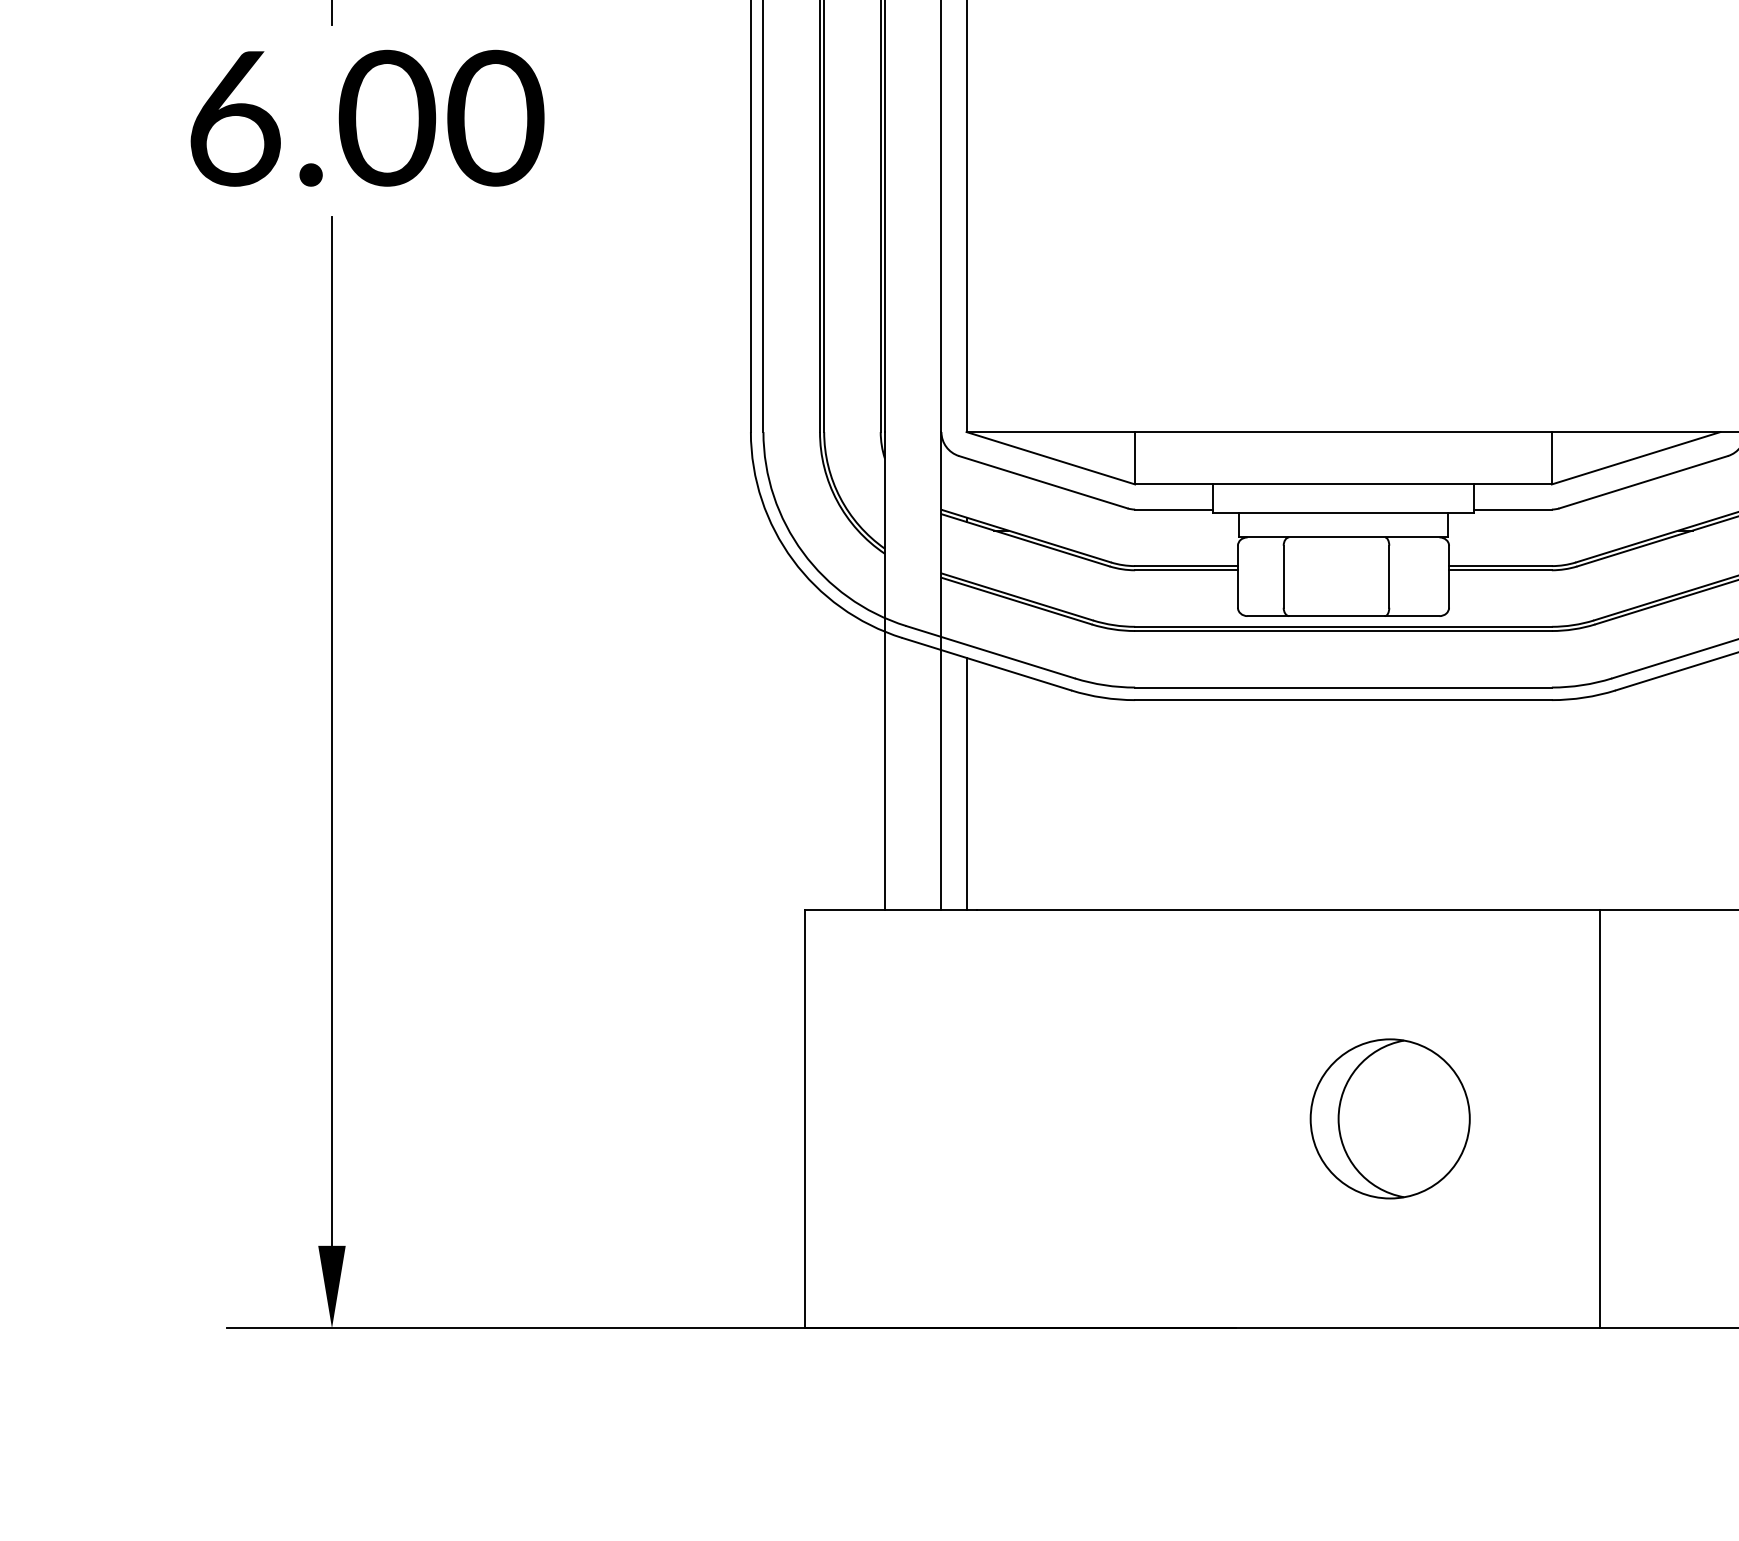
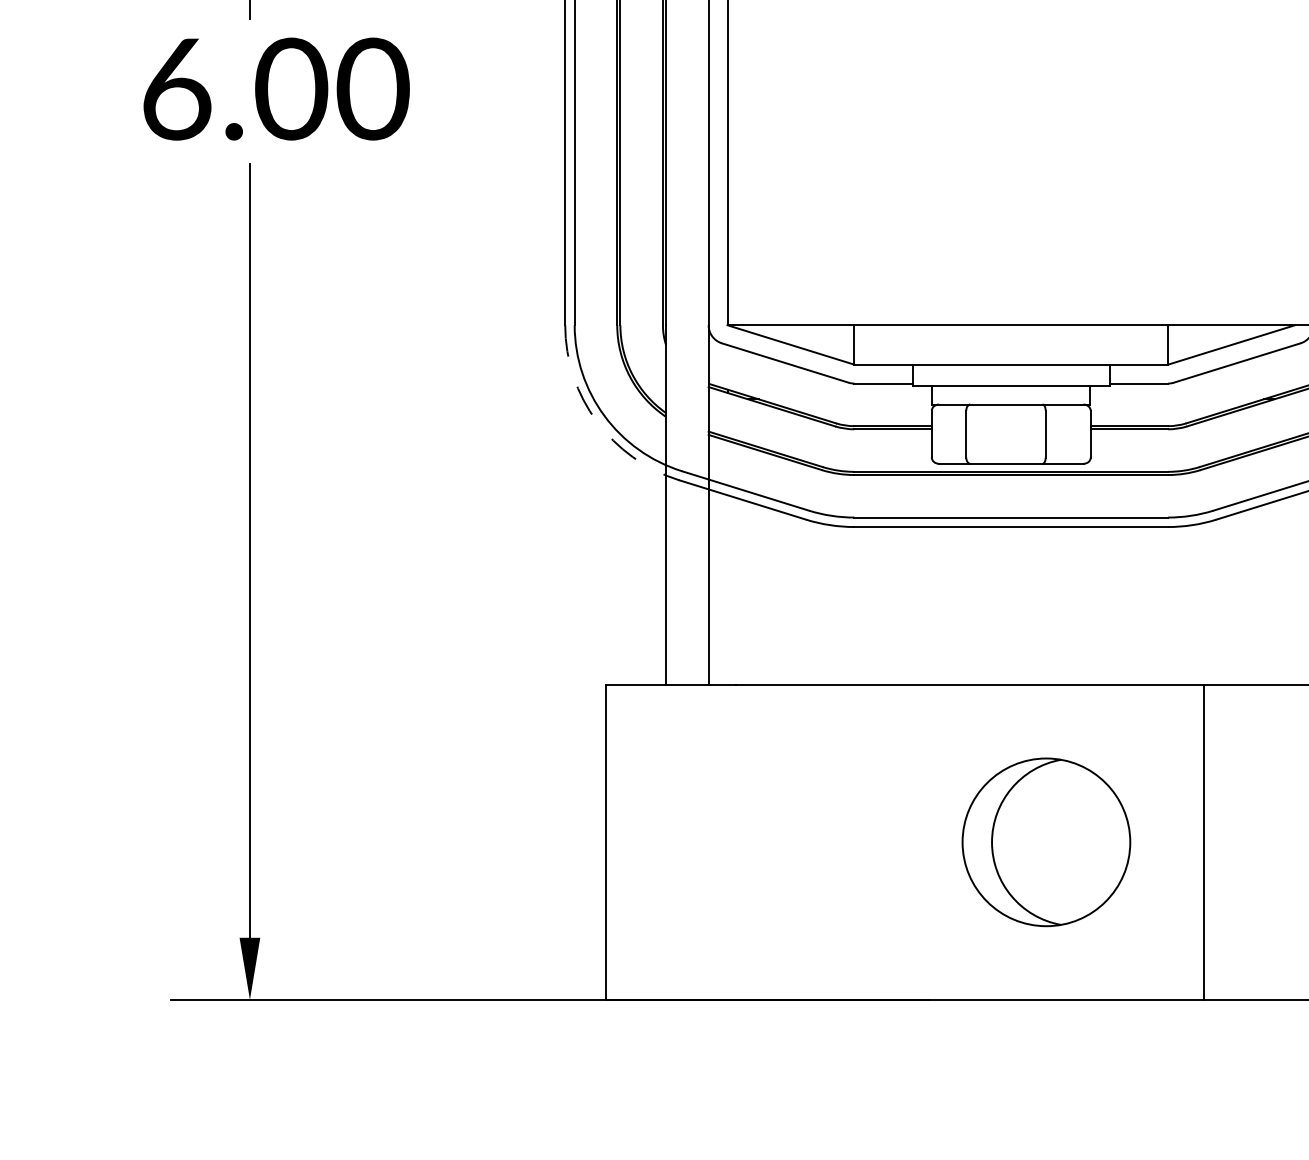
arc: (792, 559) -> (596, 421), solid -> dashed
line: (966, 783) -> (727, 589), removed
part: (1390, 1117) -> (1046, 841), size x1.4

